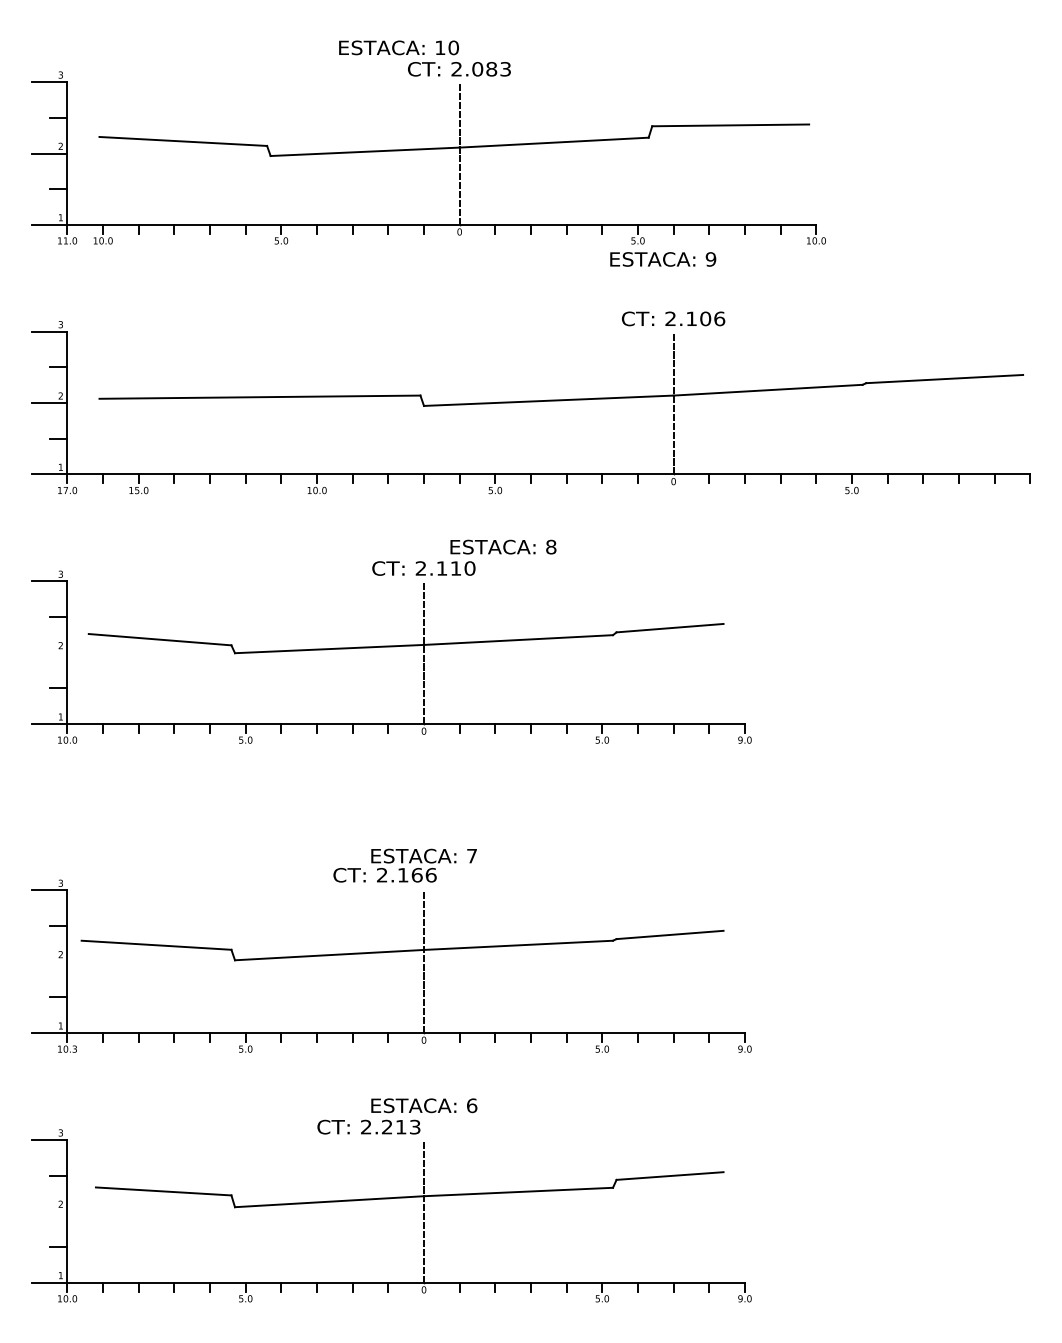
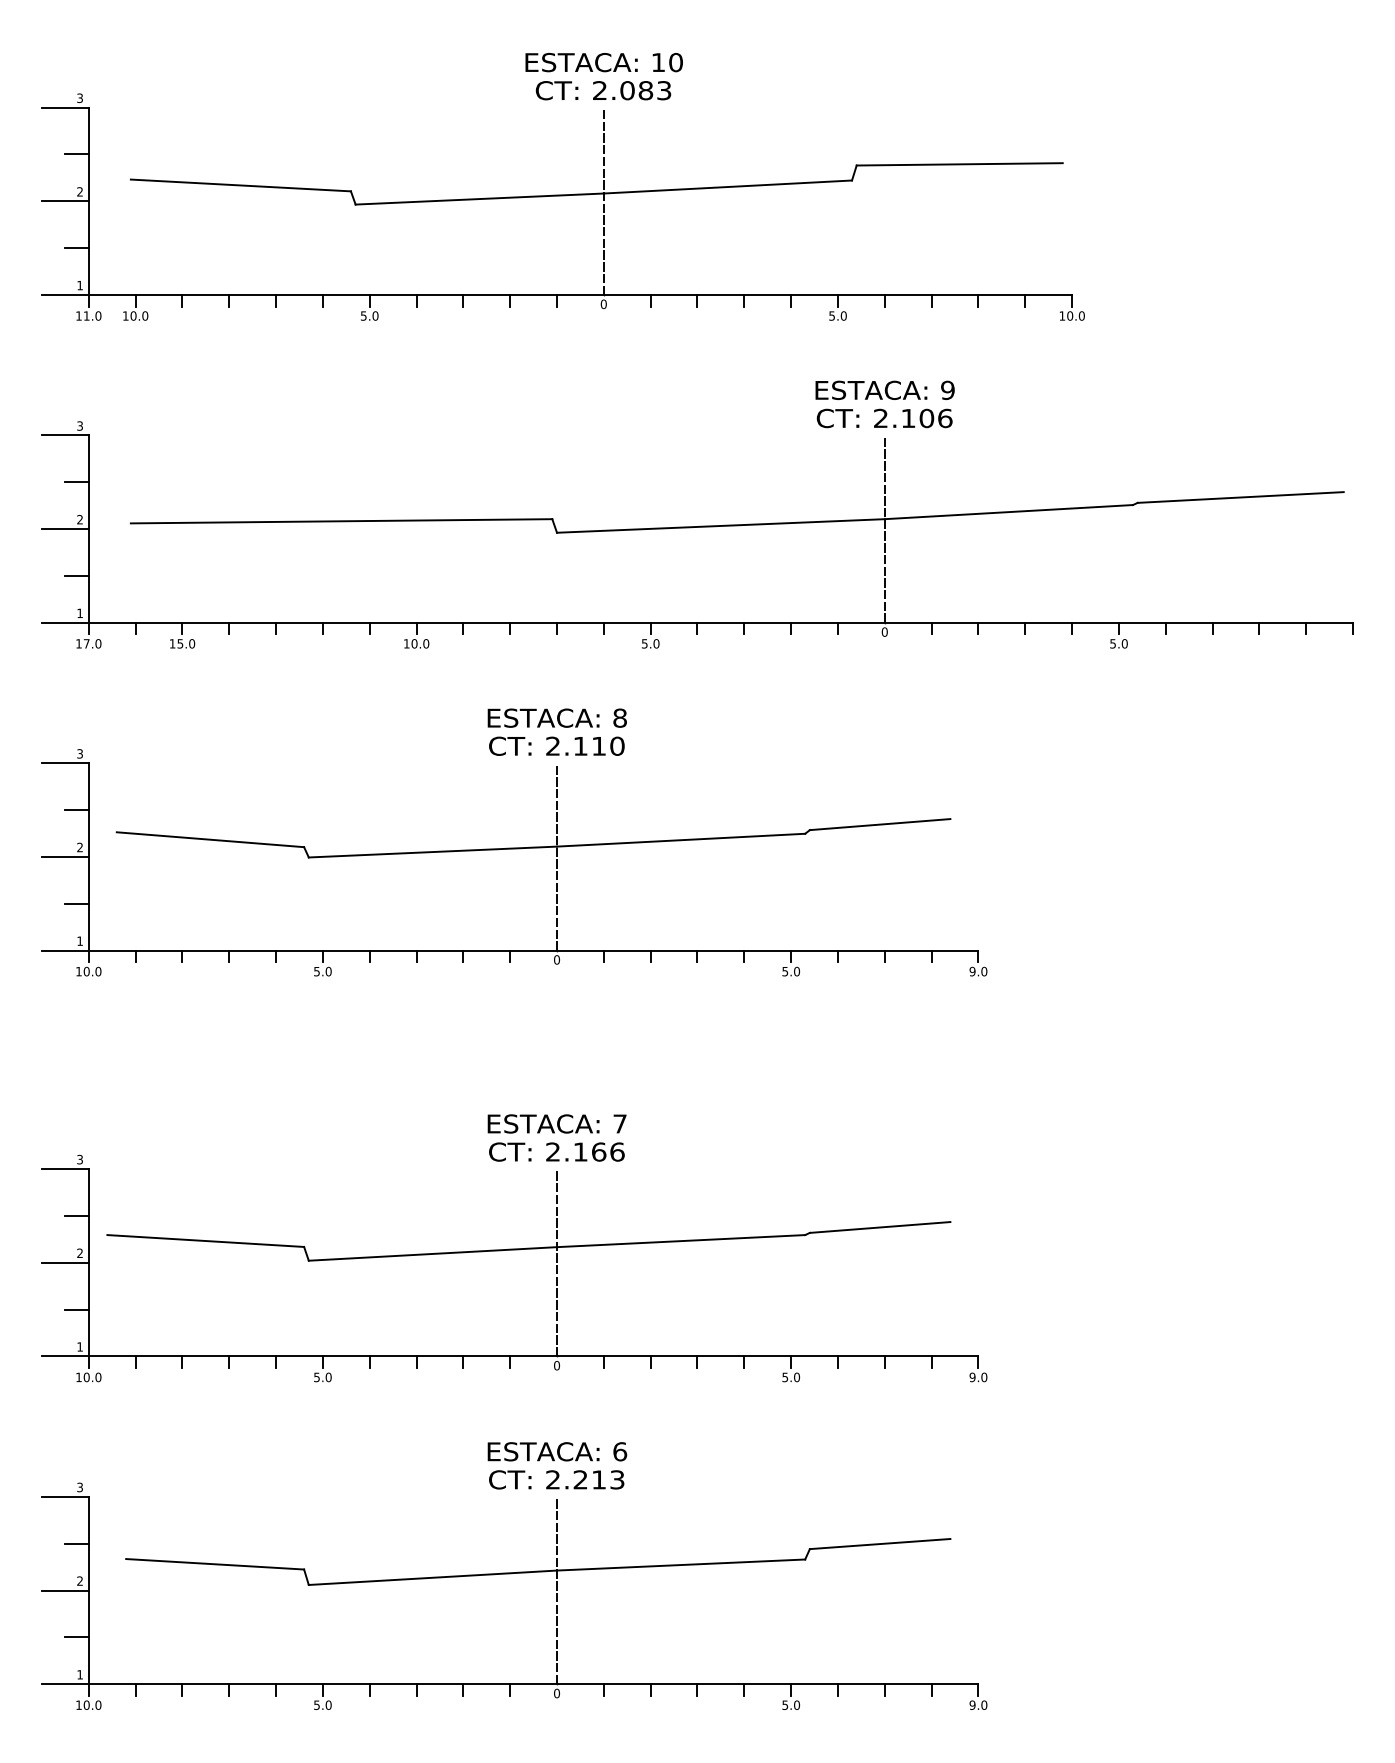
text: (398, 47) -> (603, 62), moved
text: (662, 258) -> (884, 389), moved
text: (502, 546) -> (556, 717), moved
line: (48, 652) -> (64, 856), added
text: (384, 874) -> (556, 1151), moved
line: (48, 961) -> (64, 1262), added
text: (74, 1049) -> (98, 1377), 10.3 -> 10.0
text: (368, 1126) -> (556, 1479), moved
line: (48, 1211) -> (64, 1590), added

